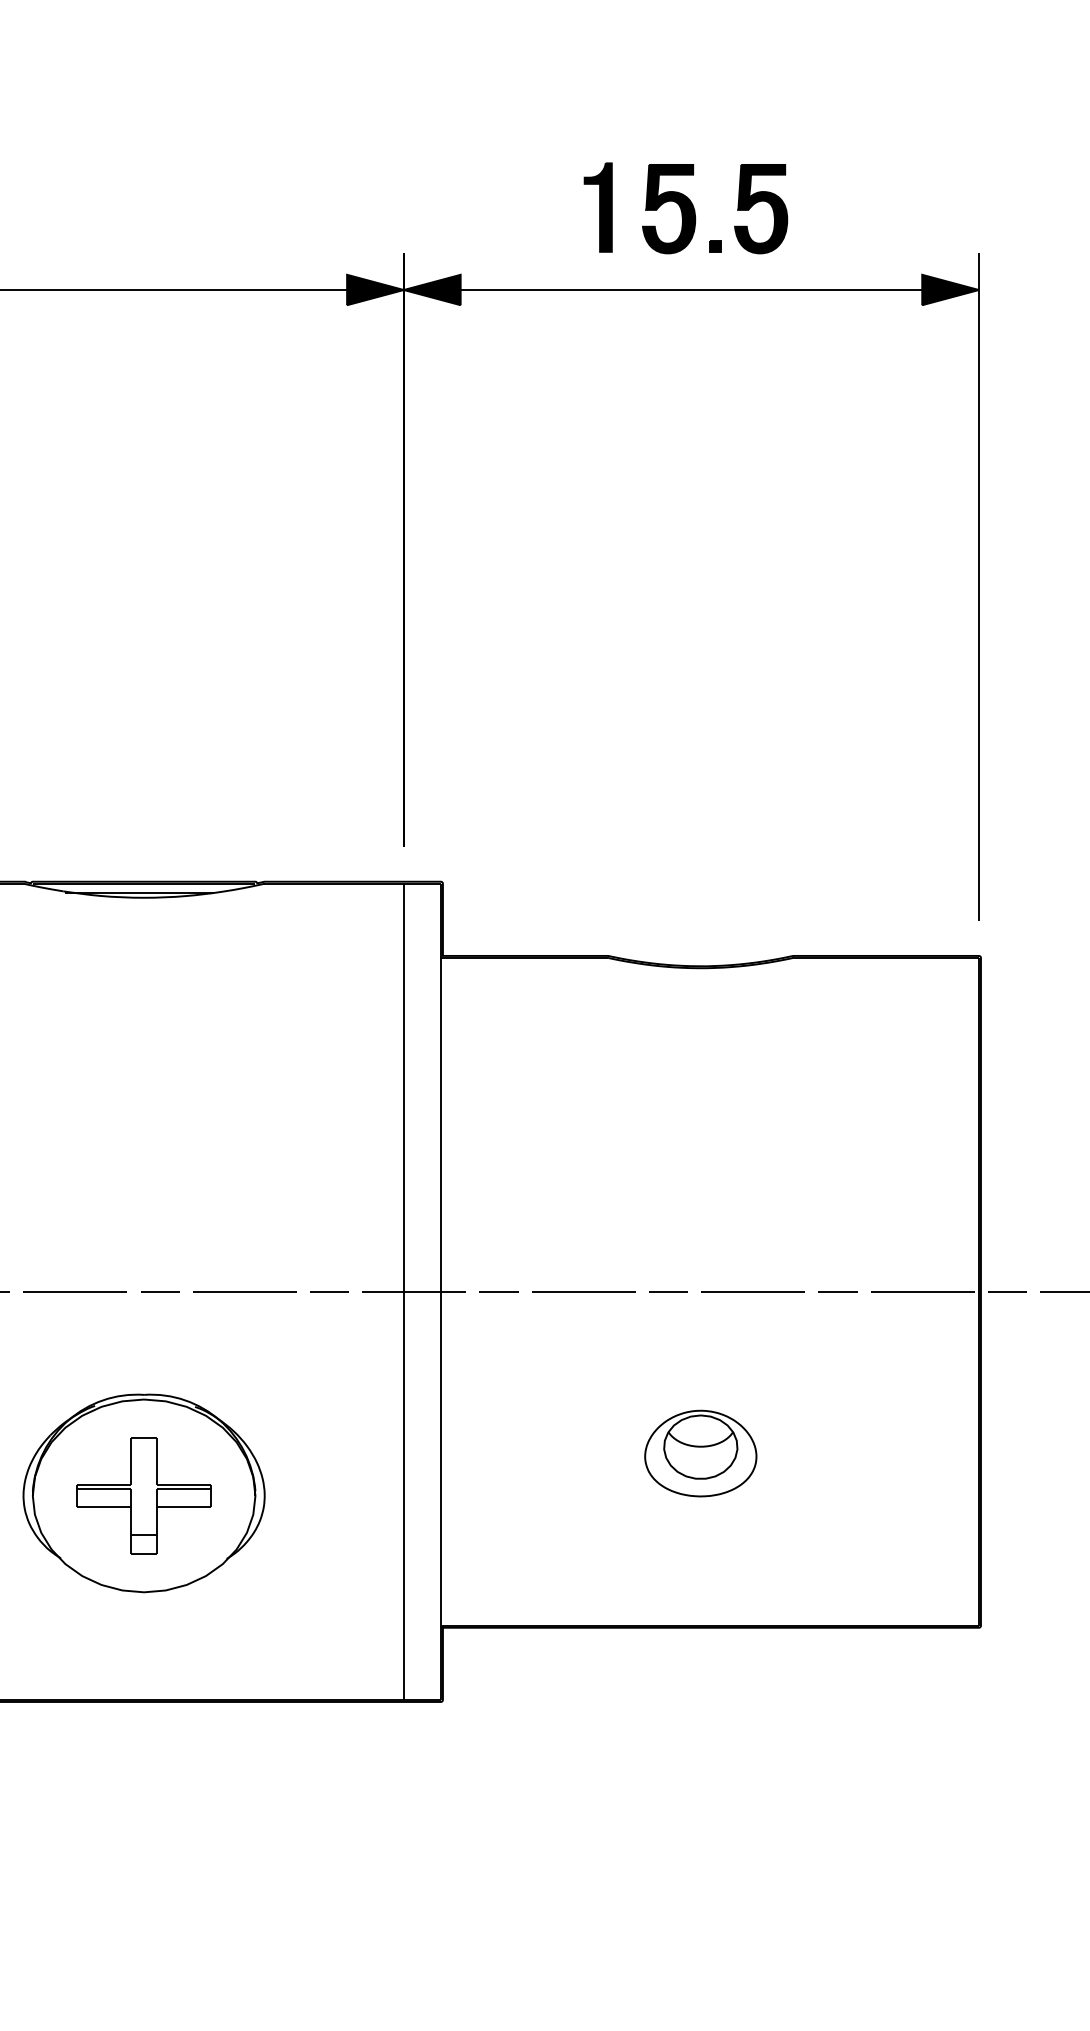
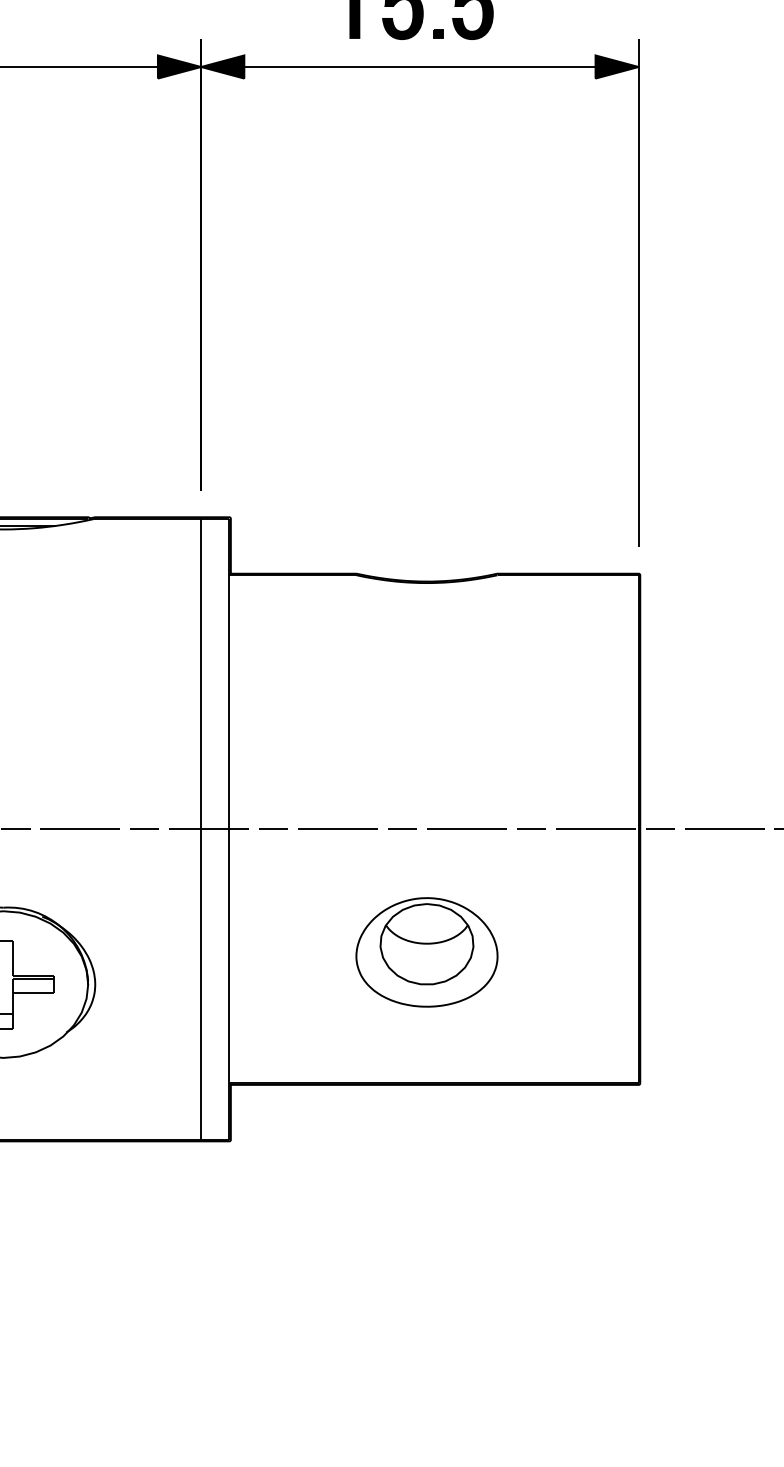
part: (700, 1453) -> (426, 952), size x1.67

